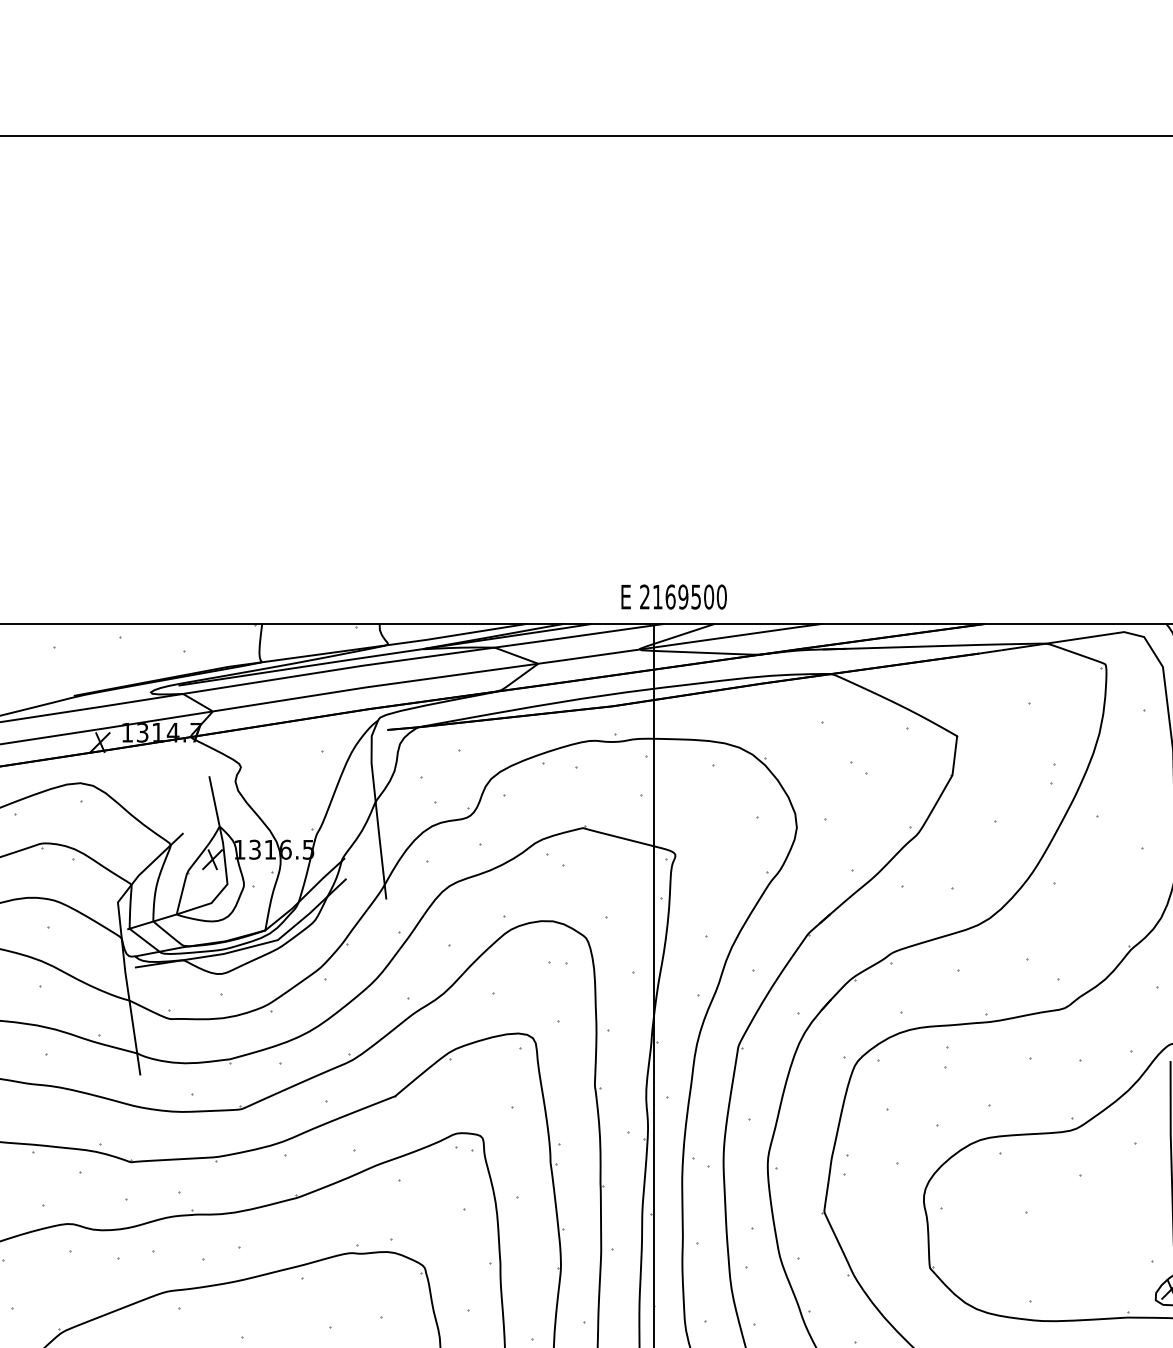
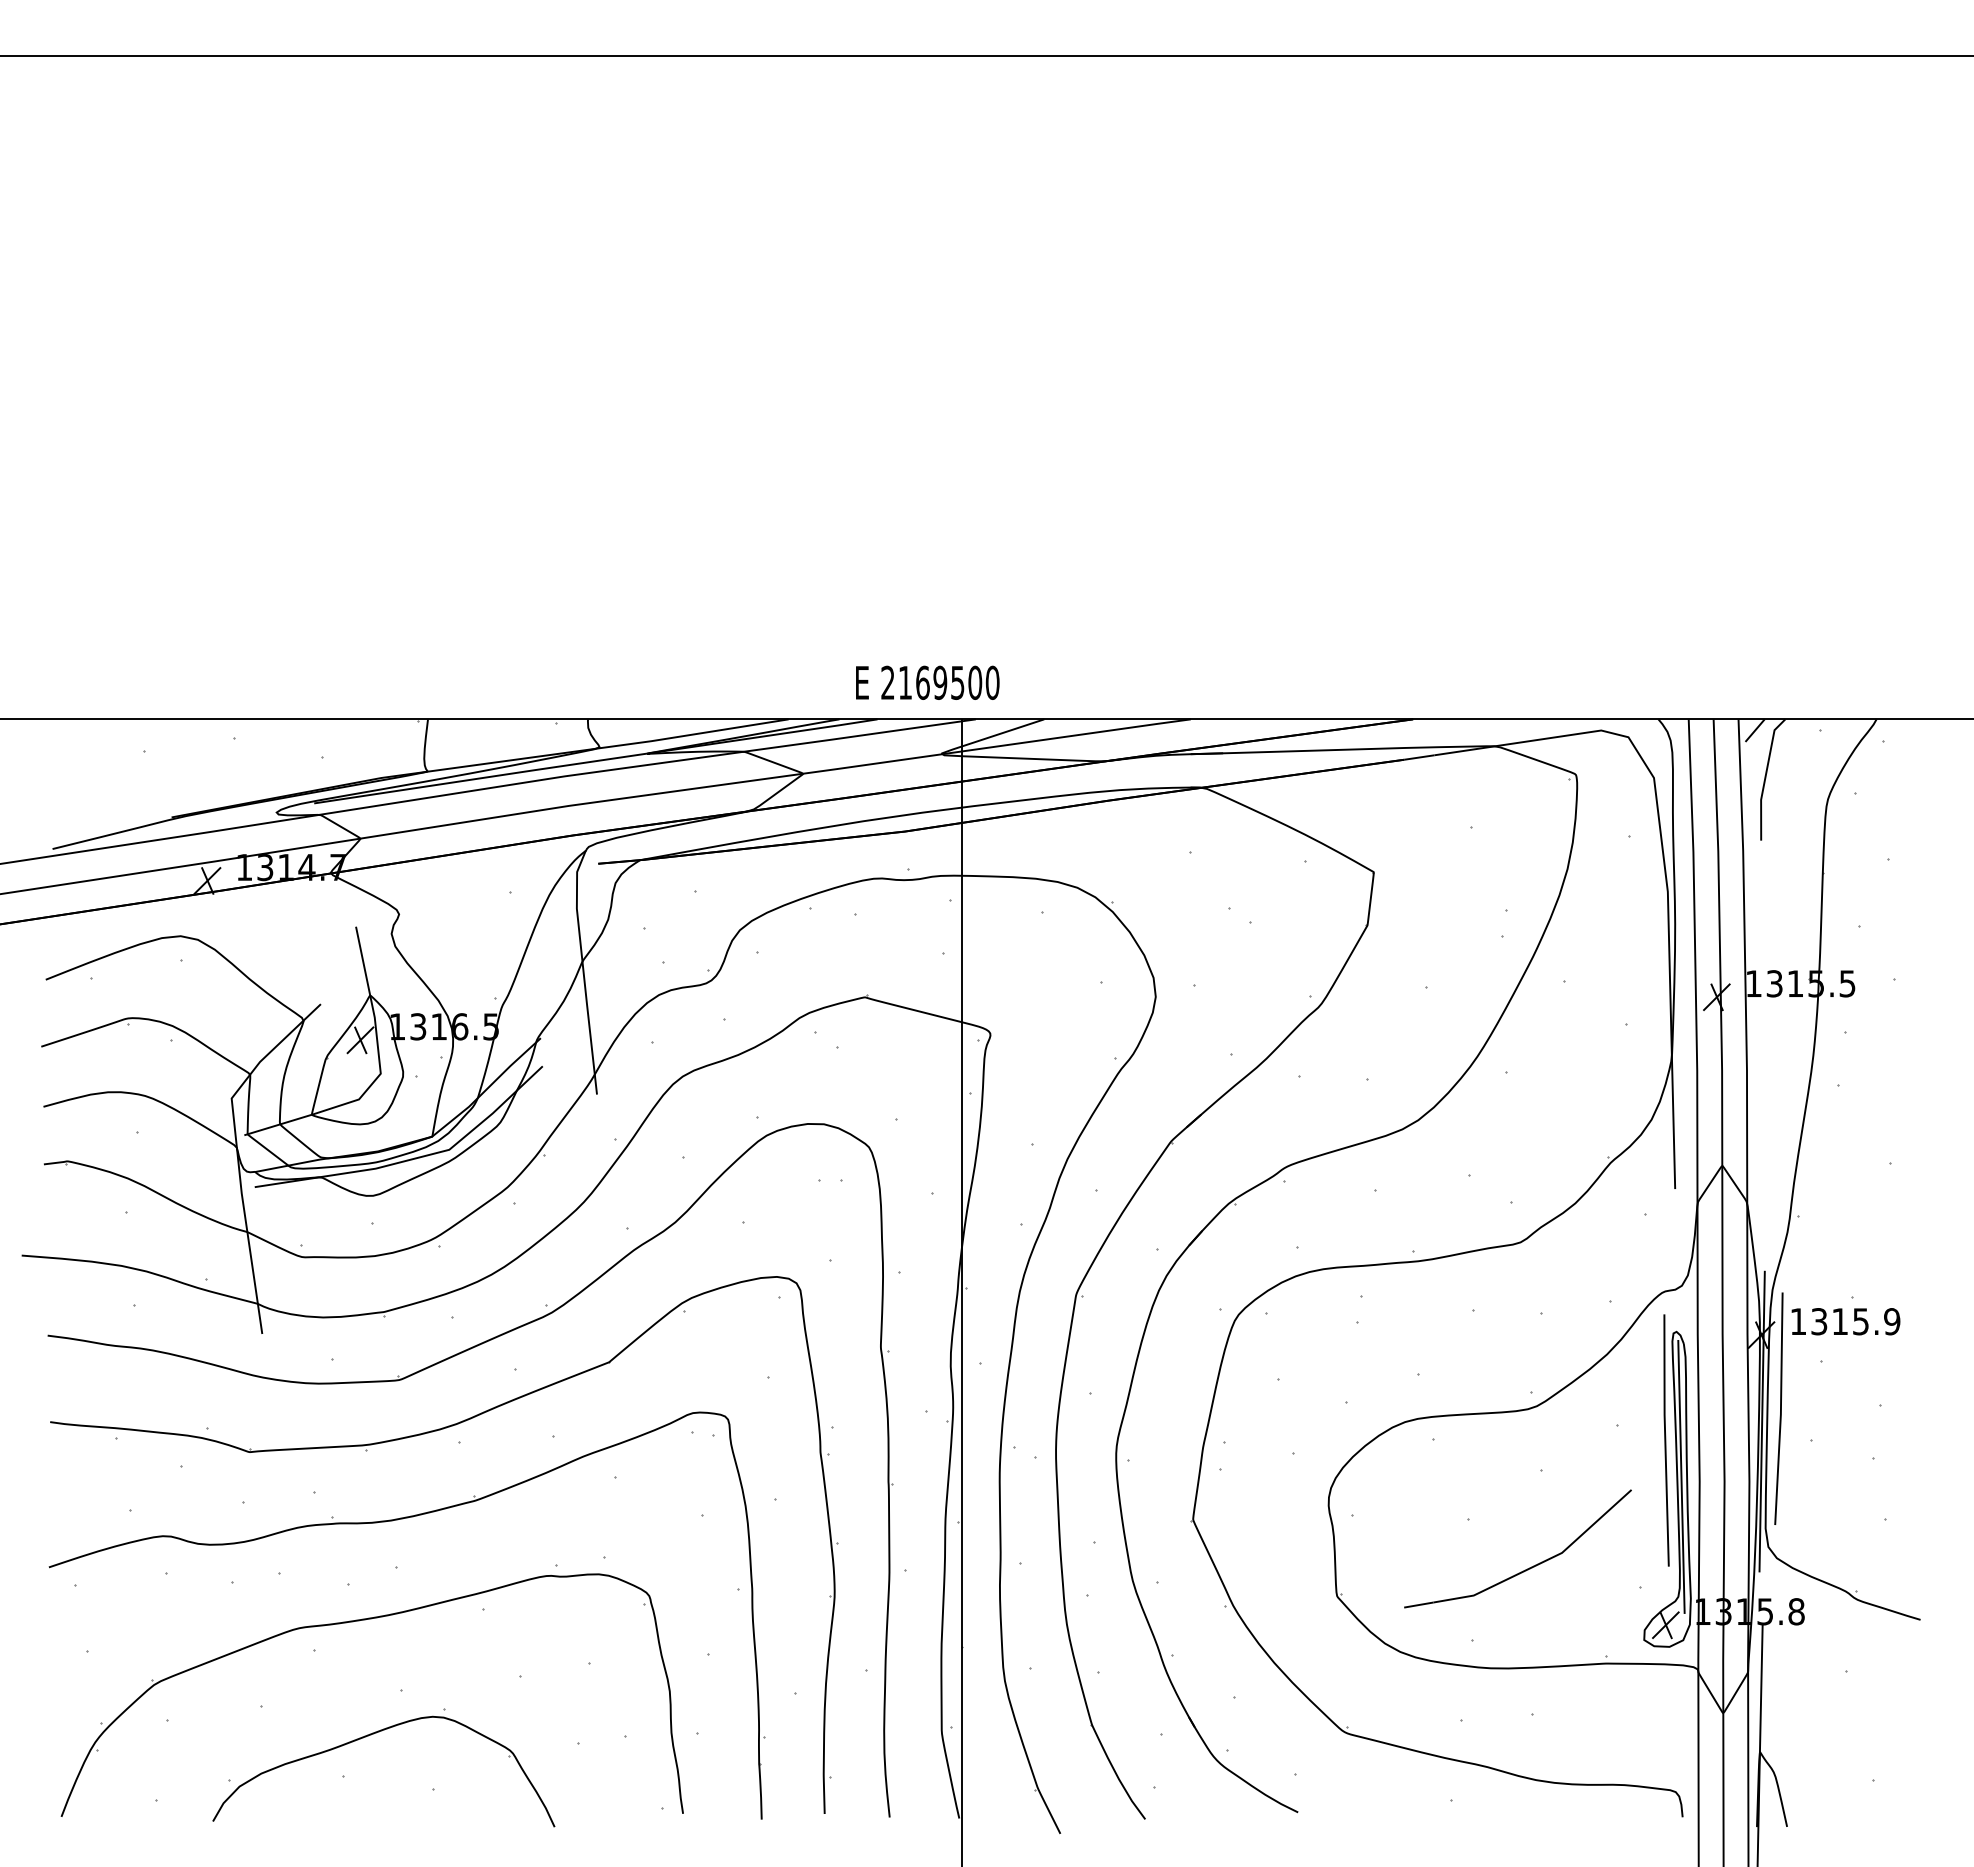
text: (673, 596) -> (927, 682), moved
part: (1069, 1247) -> (1527, 1568), added

